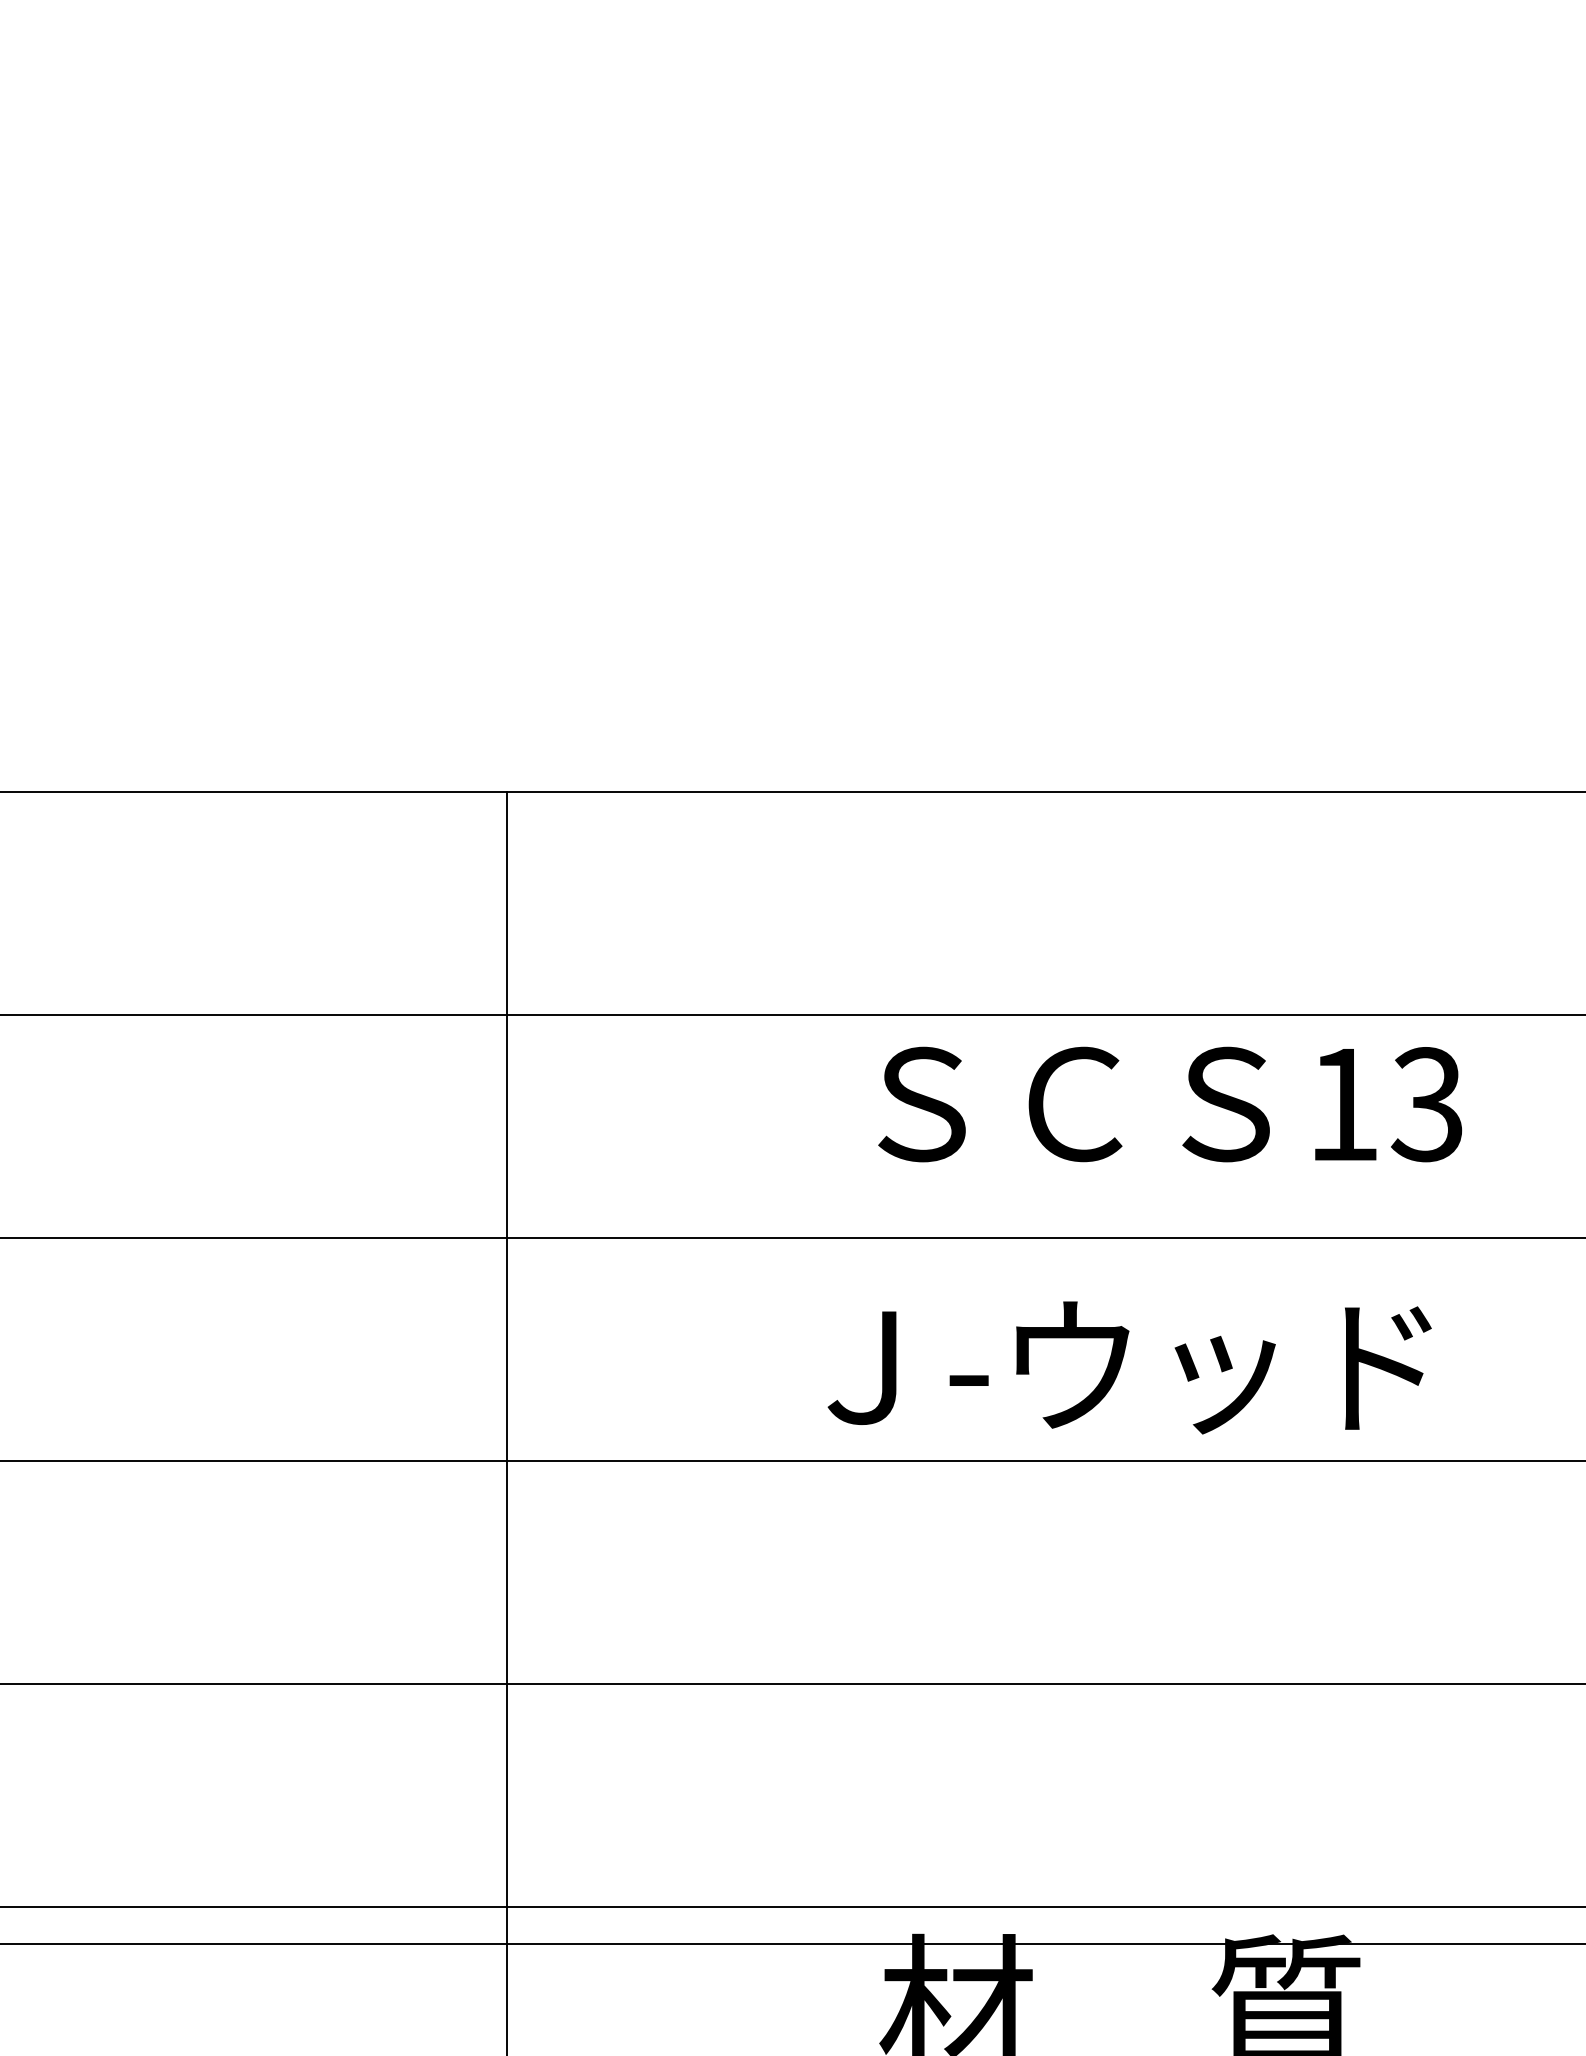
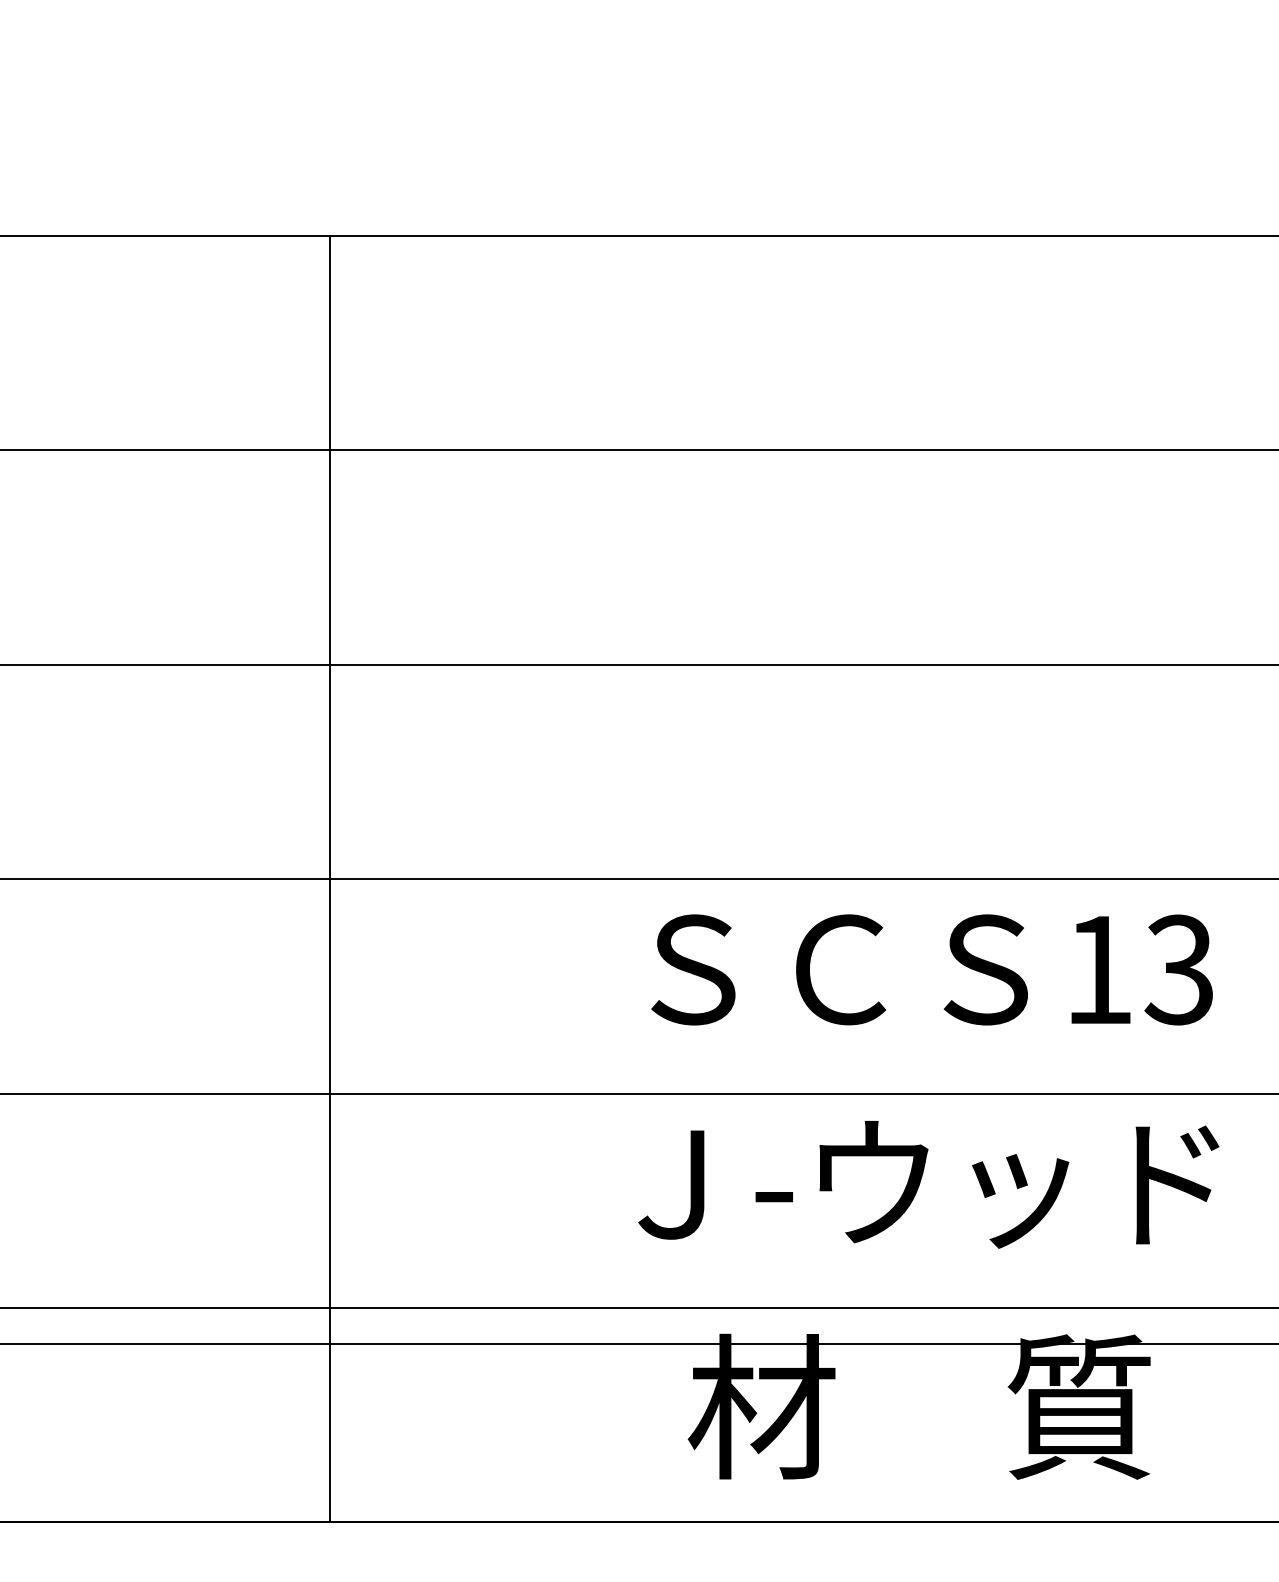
text: (1170, 1104) -> (932, 969), moved
text: (1129, 1367) -> (928, 1184), moved

